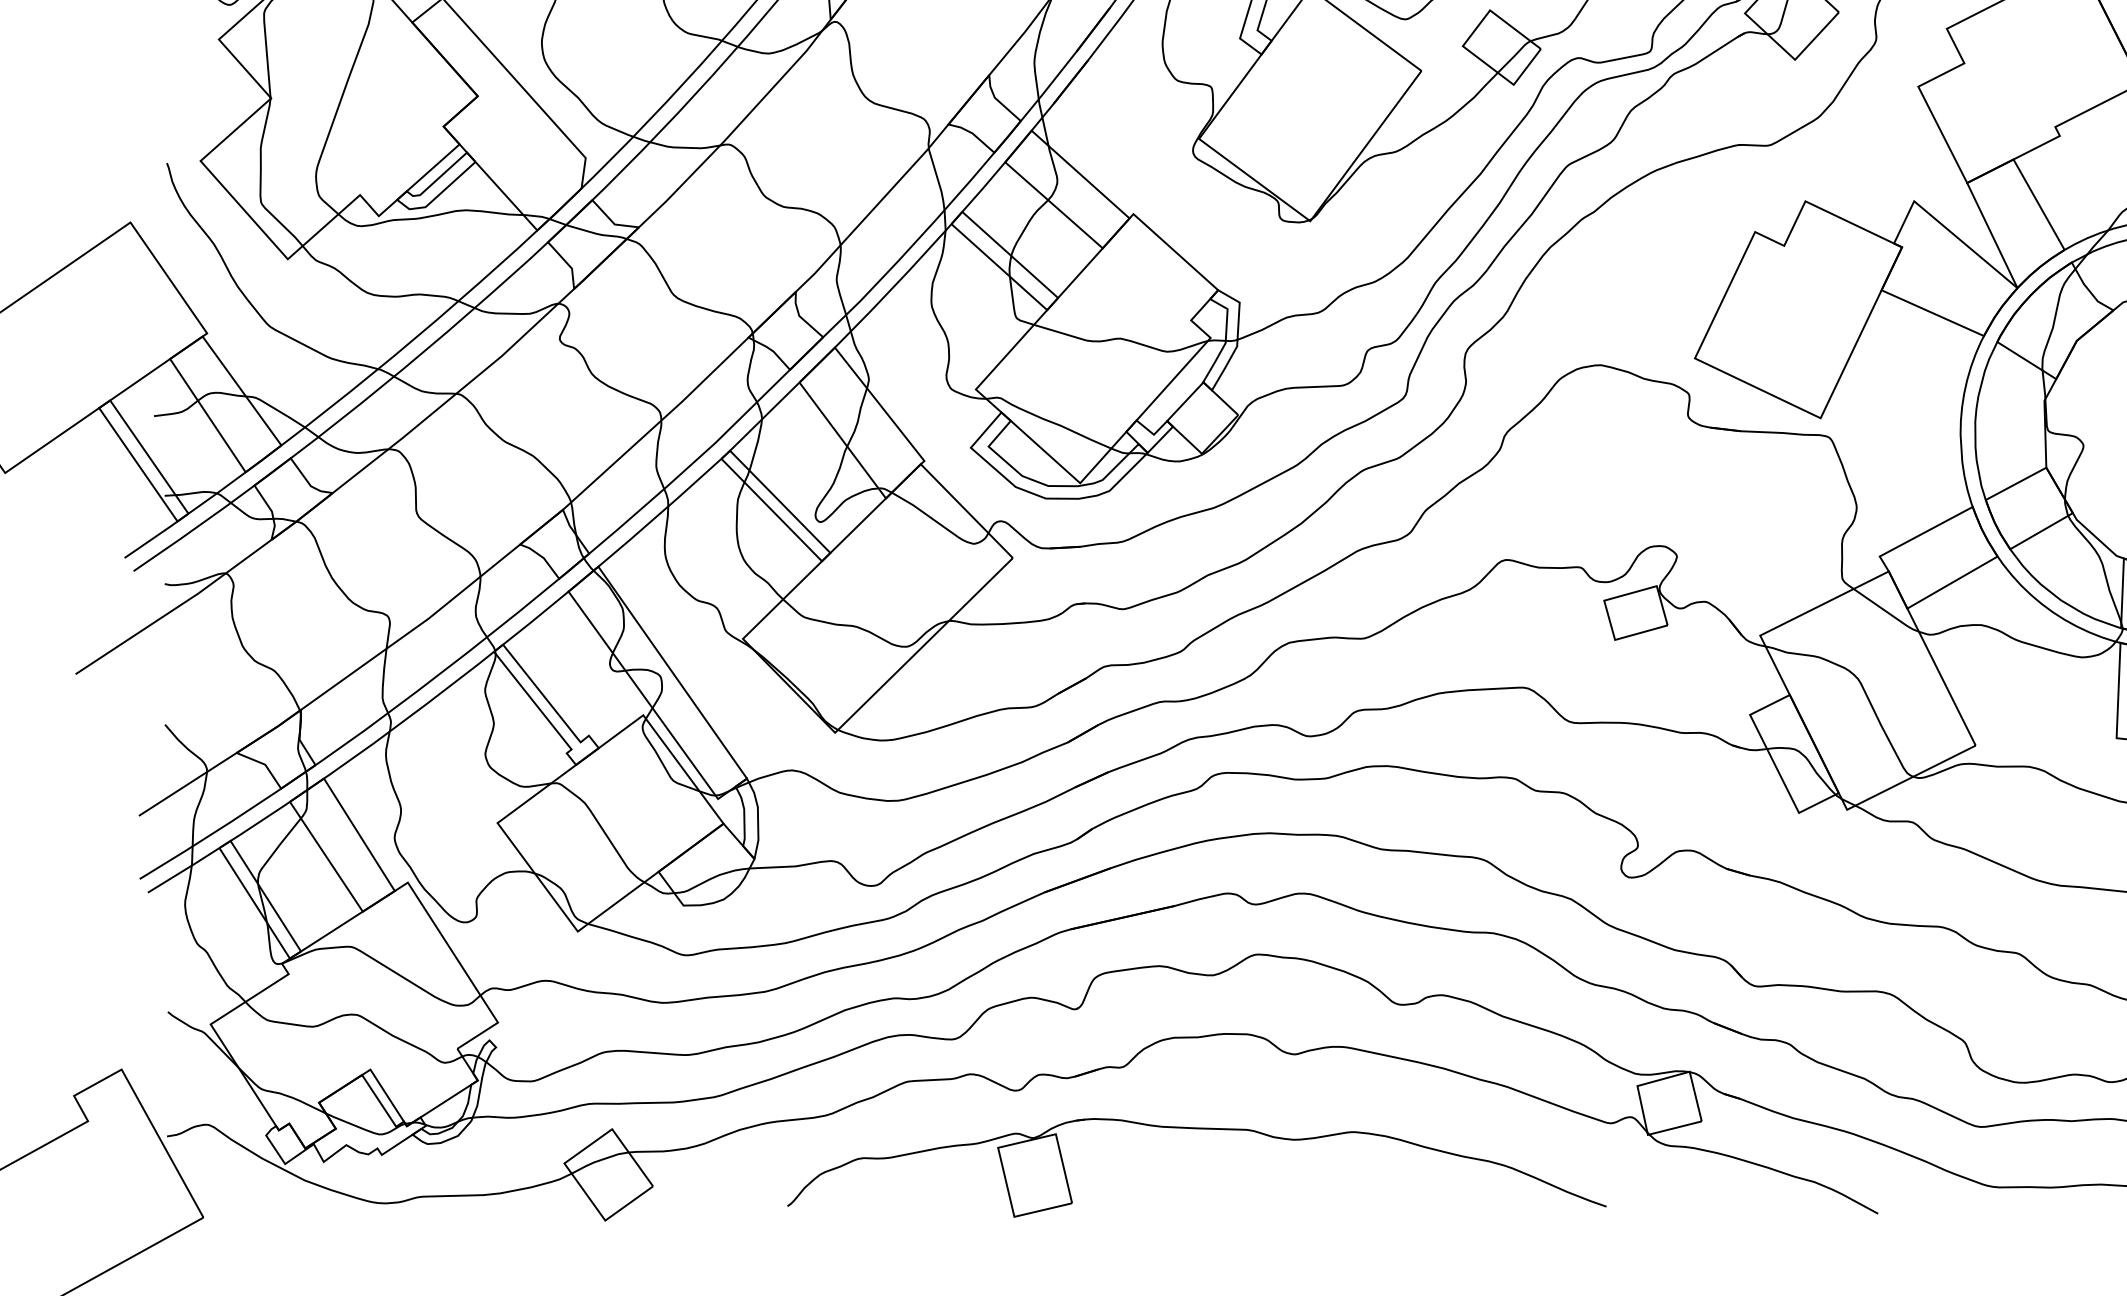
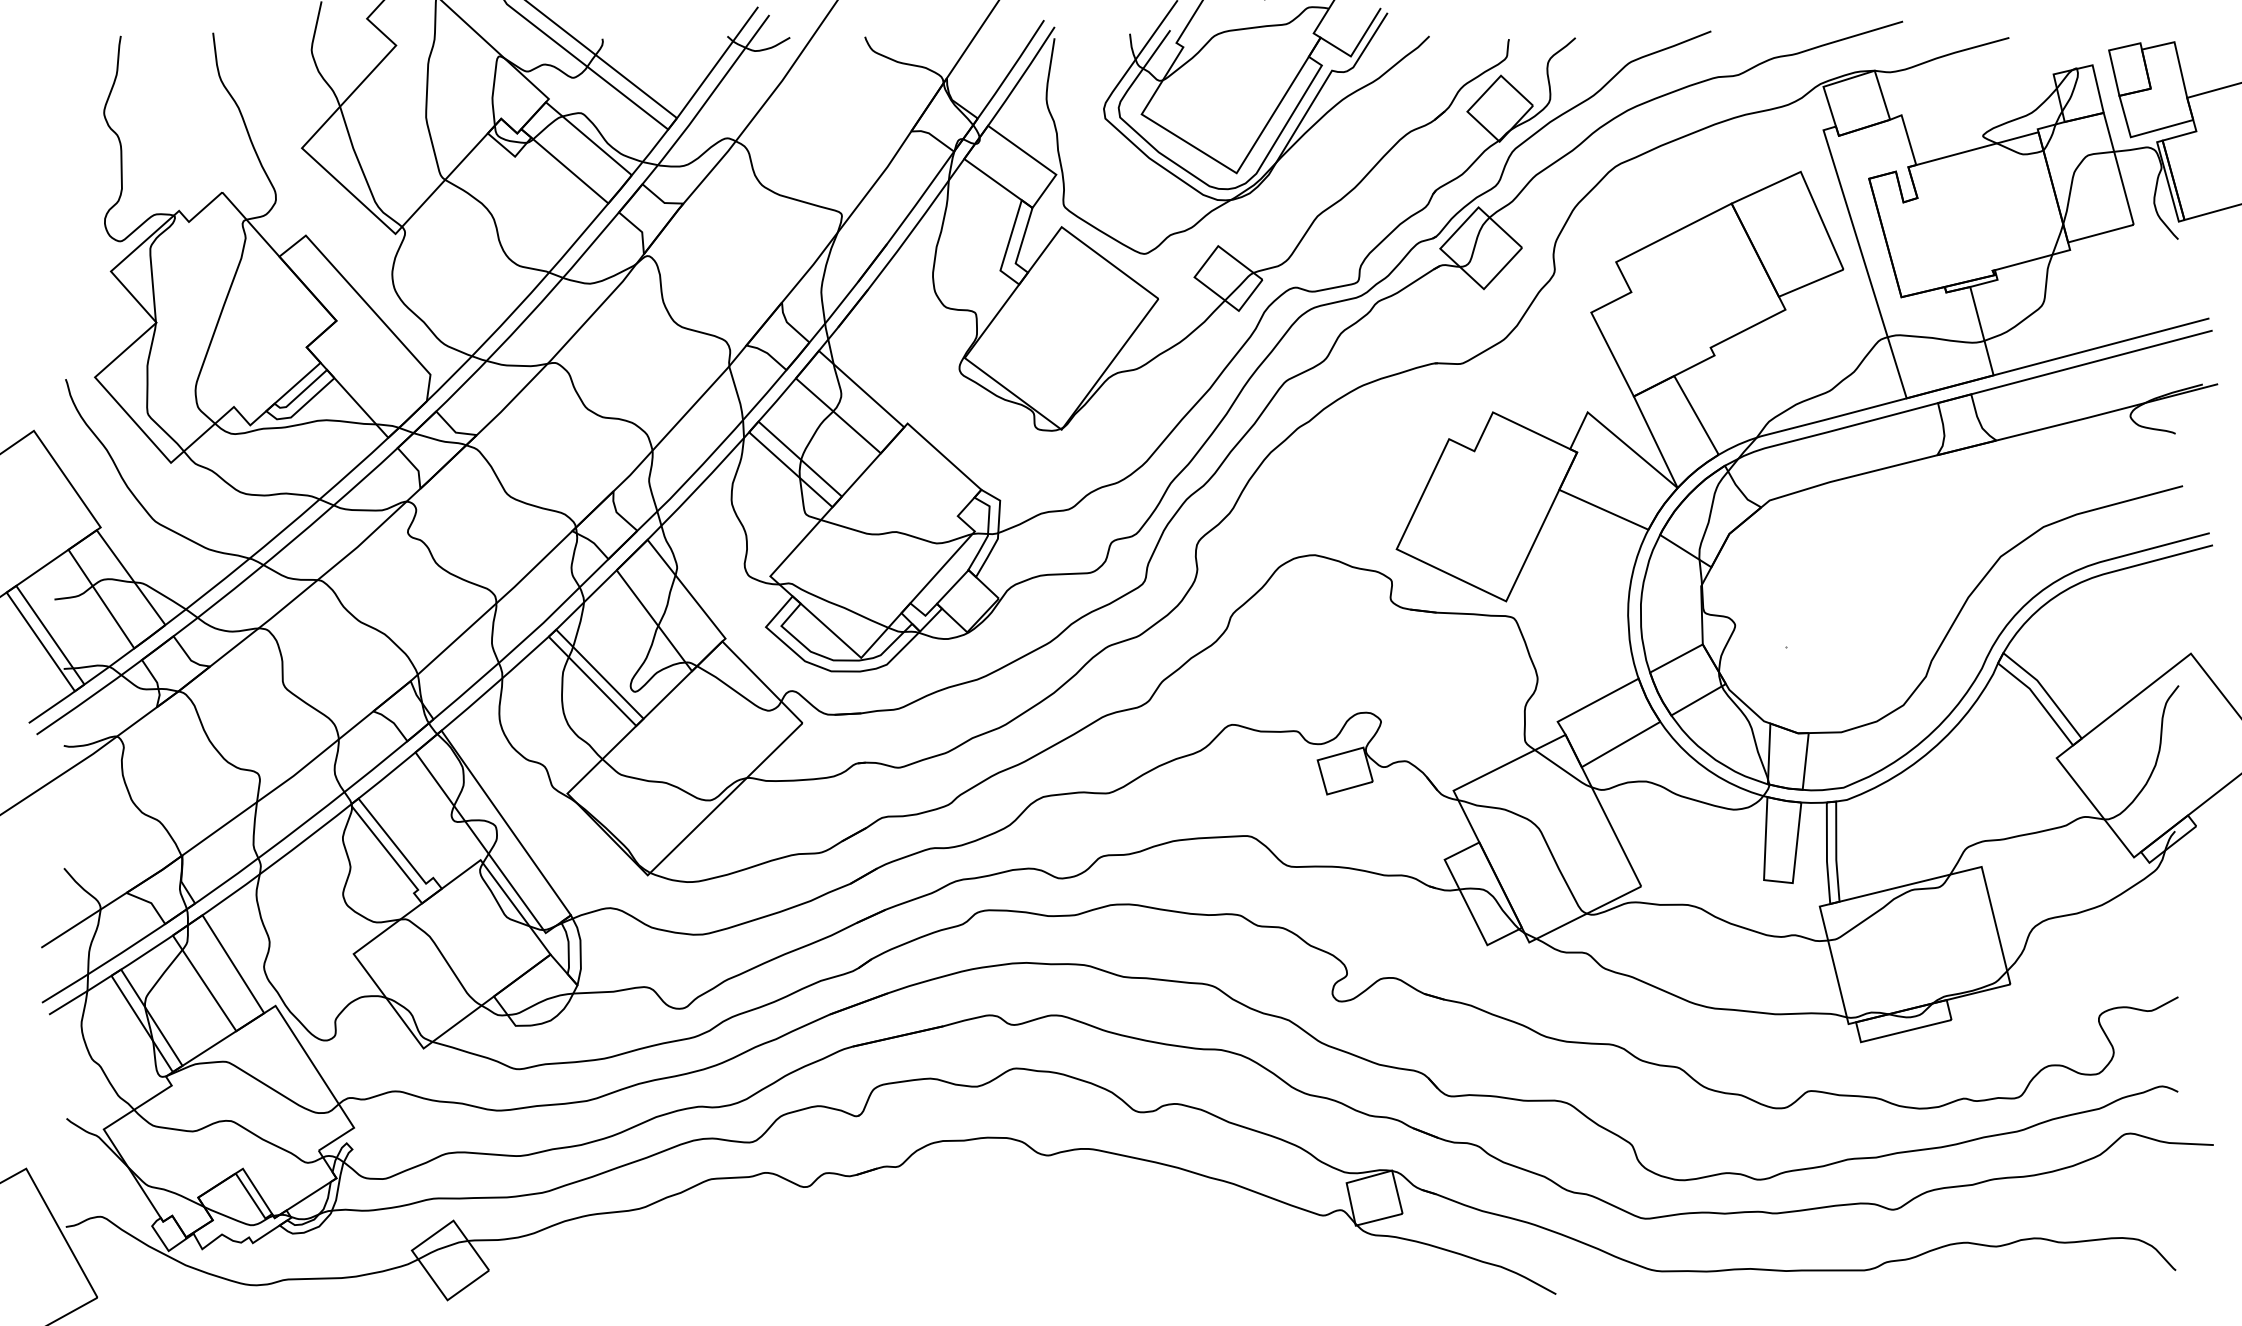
part: (1205, 1130) -> (970, 1221), removed

